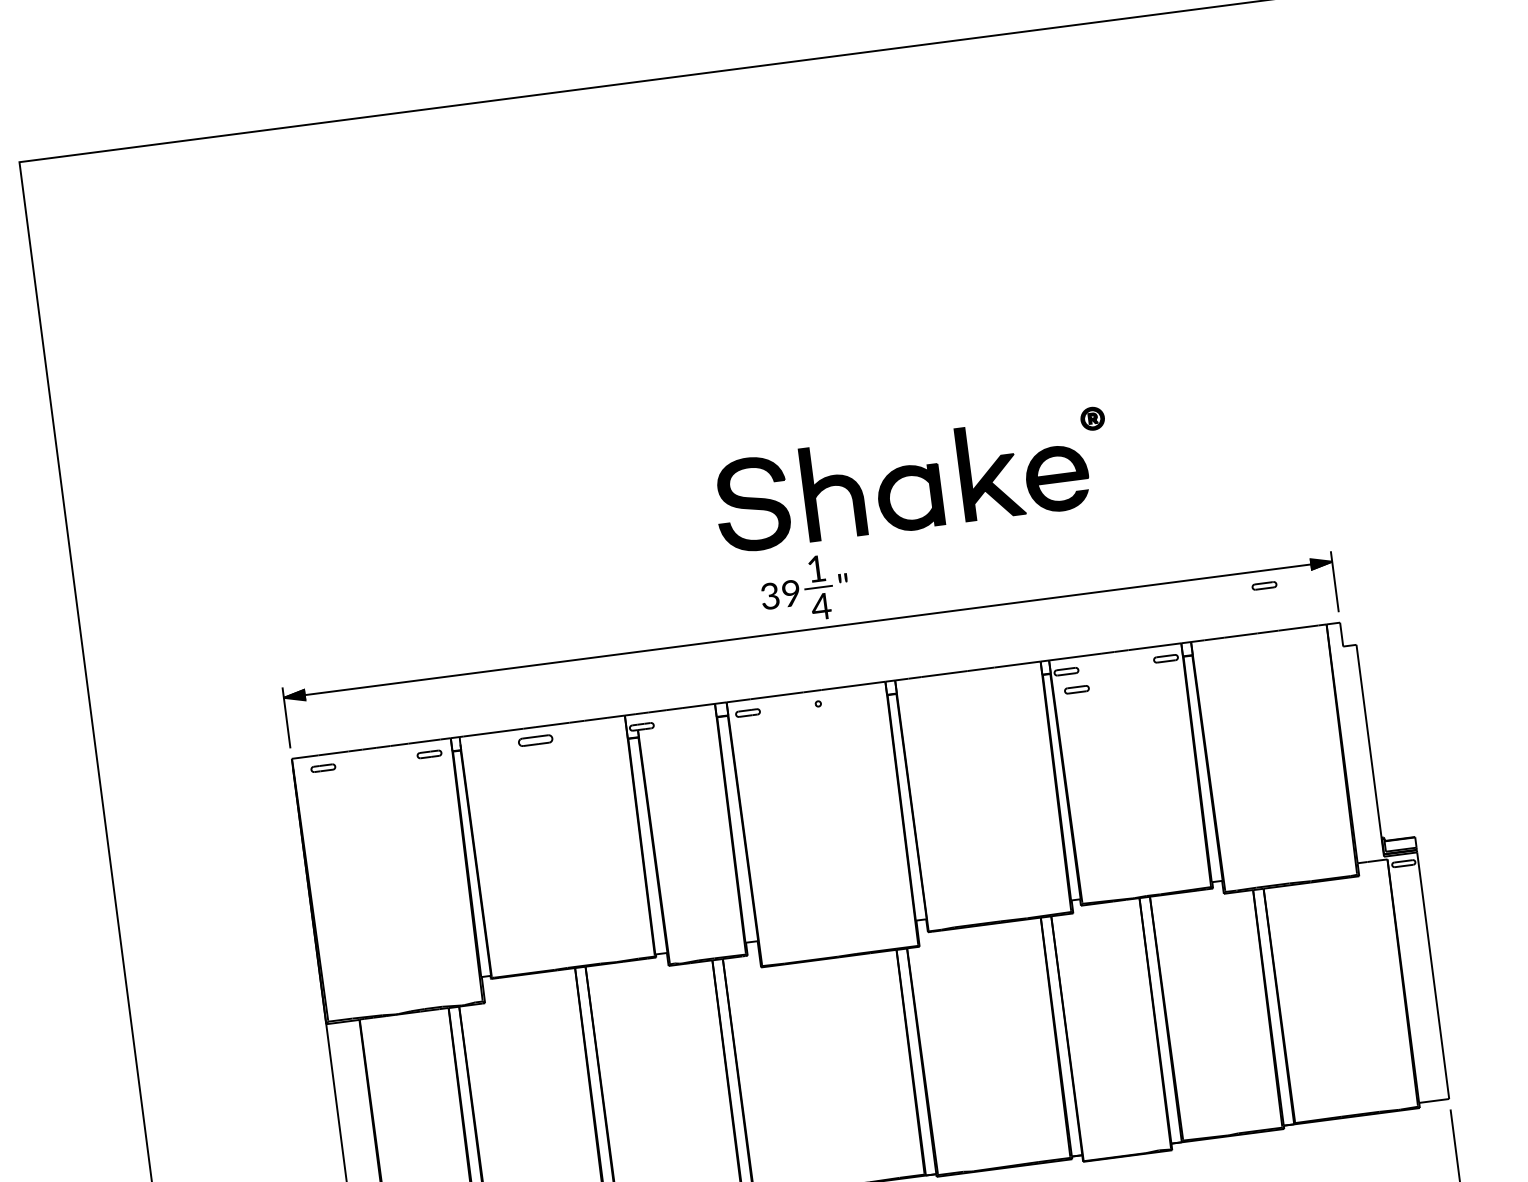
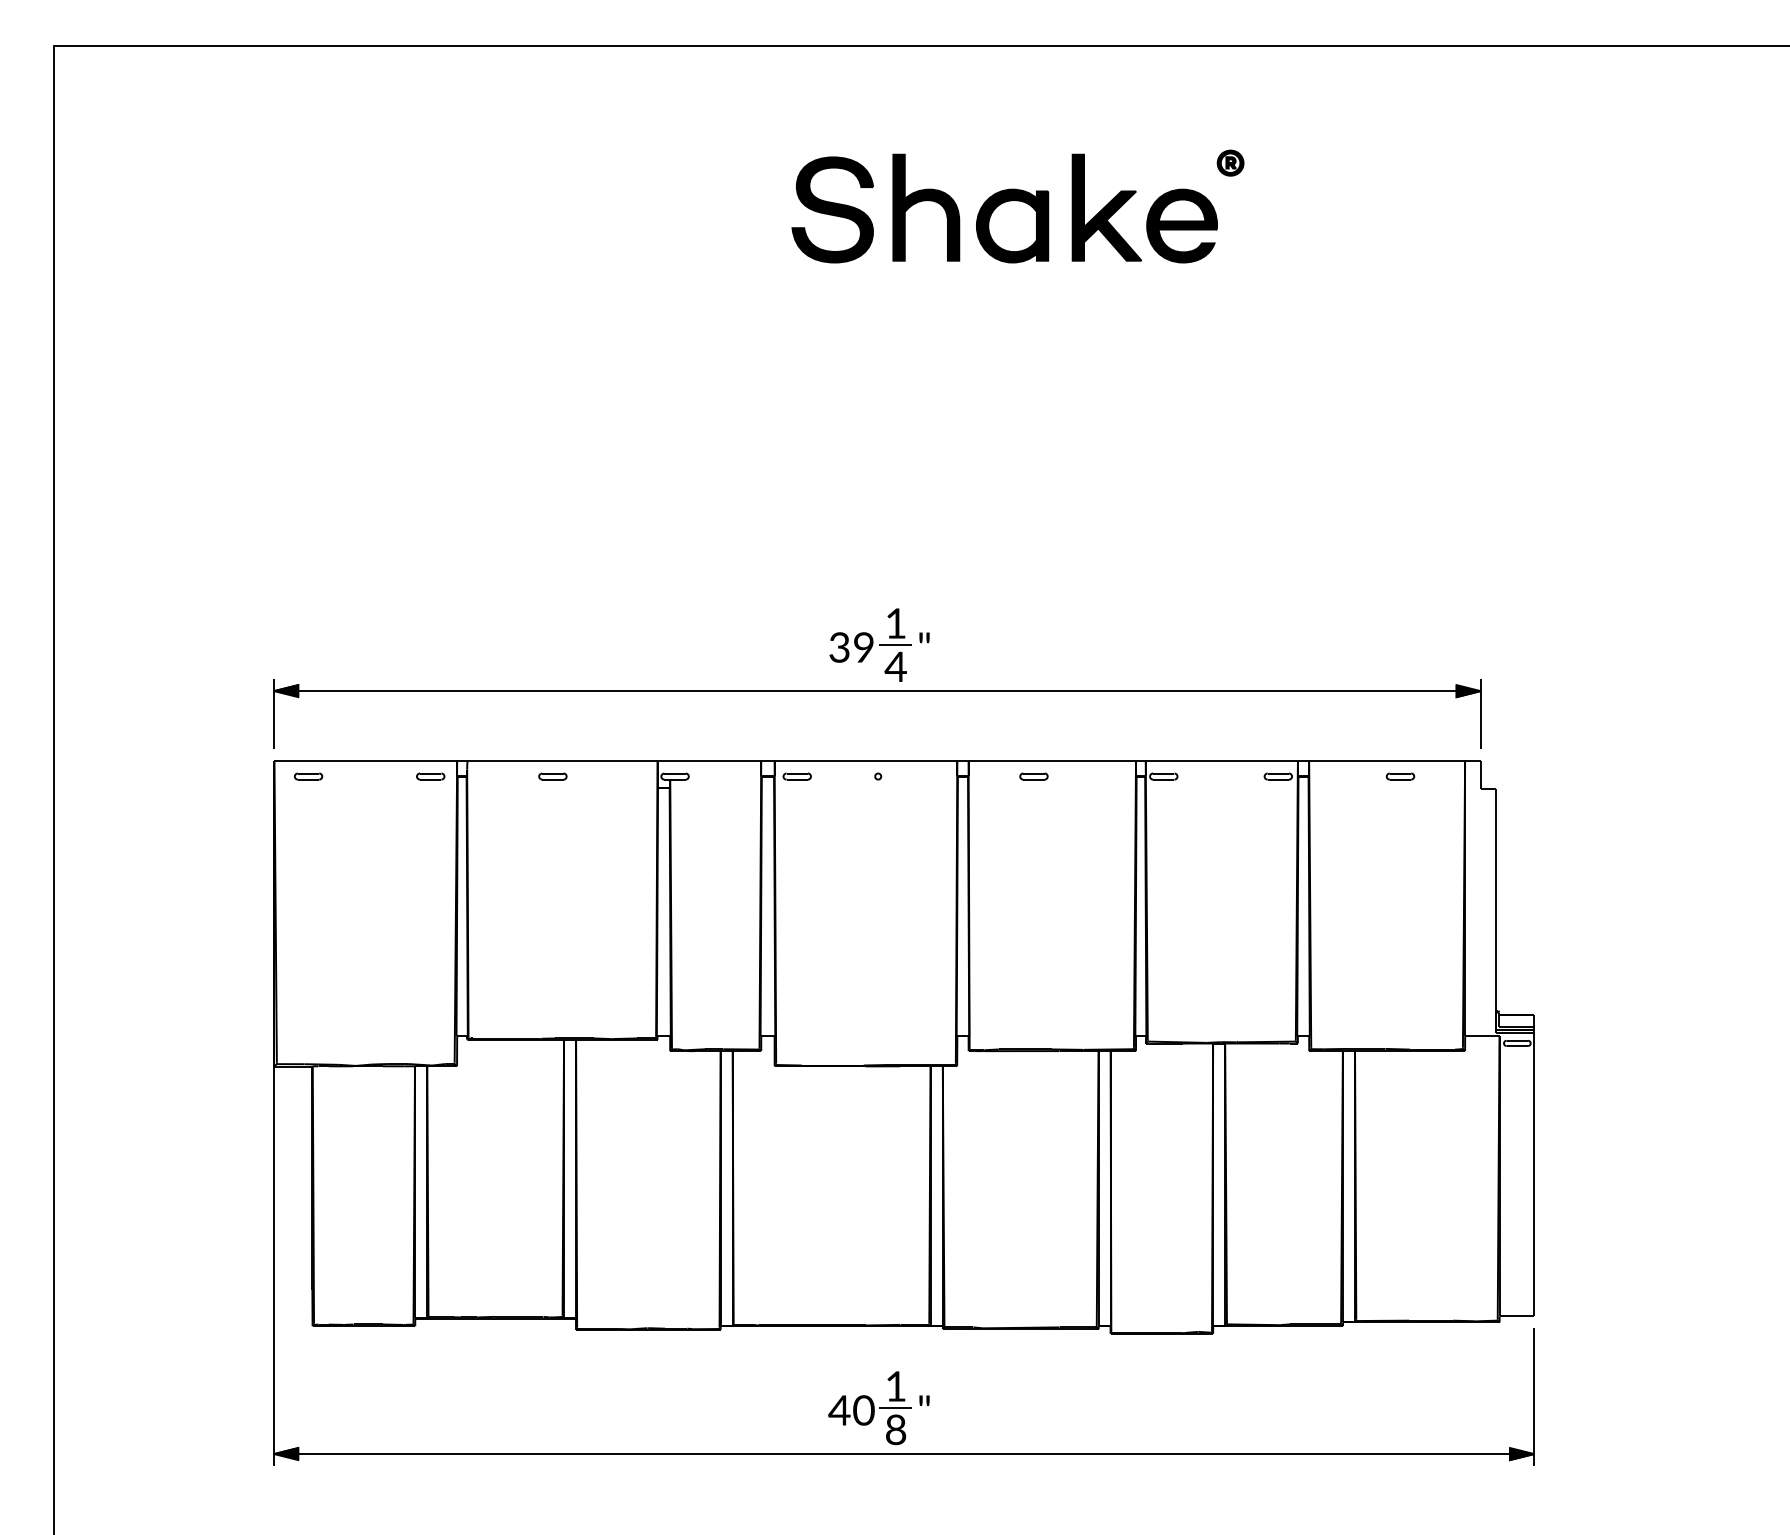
part: (912, 480) -> (1017, 206), moved
part: (1264, 585) -> (1400, 776), moved
part: (1076, 689) -> (1033, 776), moved
part: (535, 740) -> (552, 776), size x0.71

